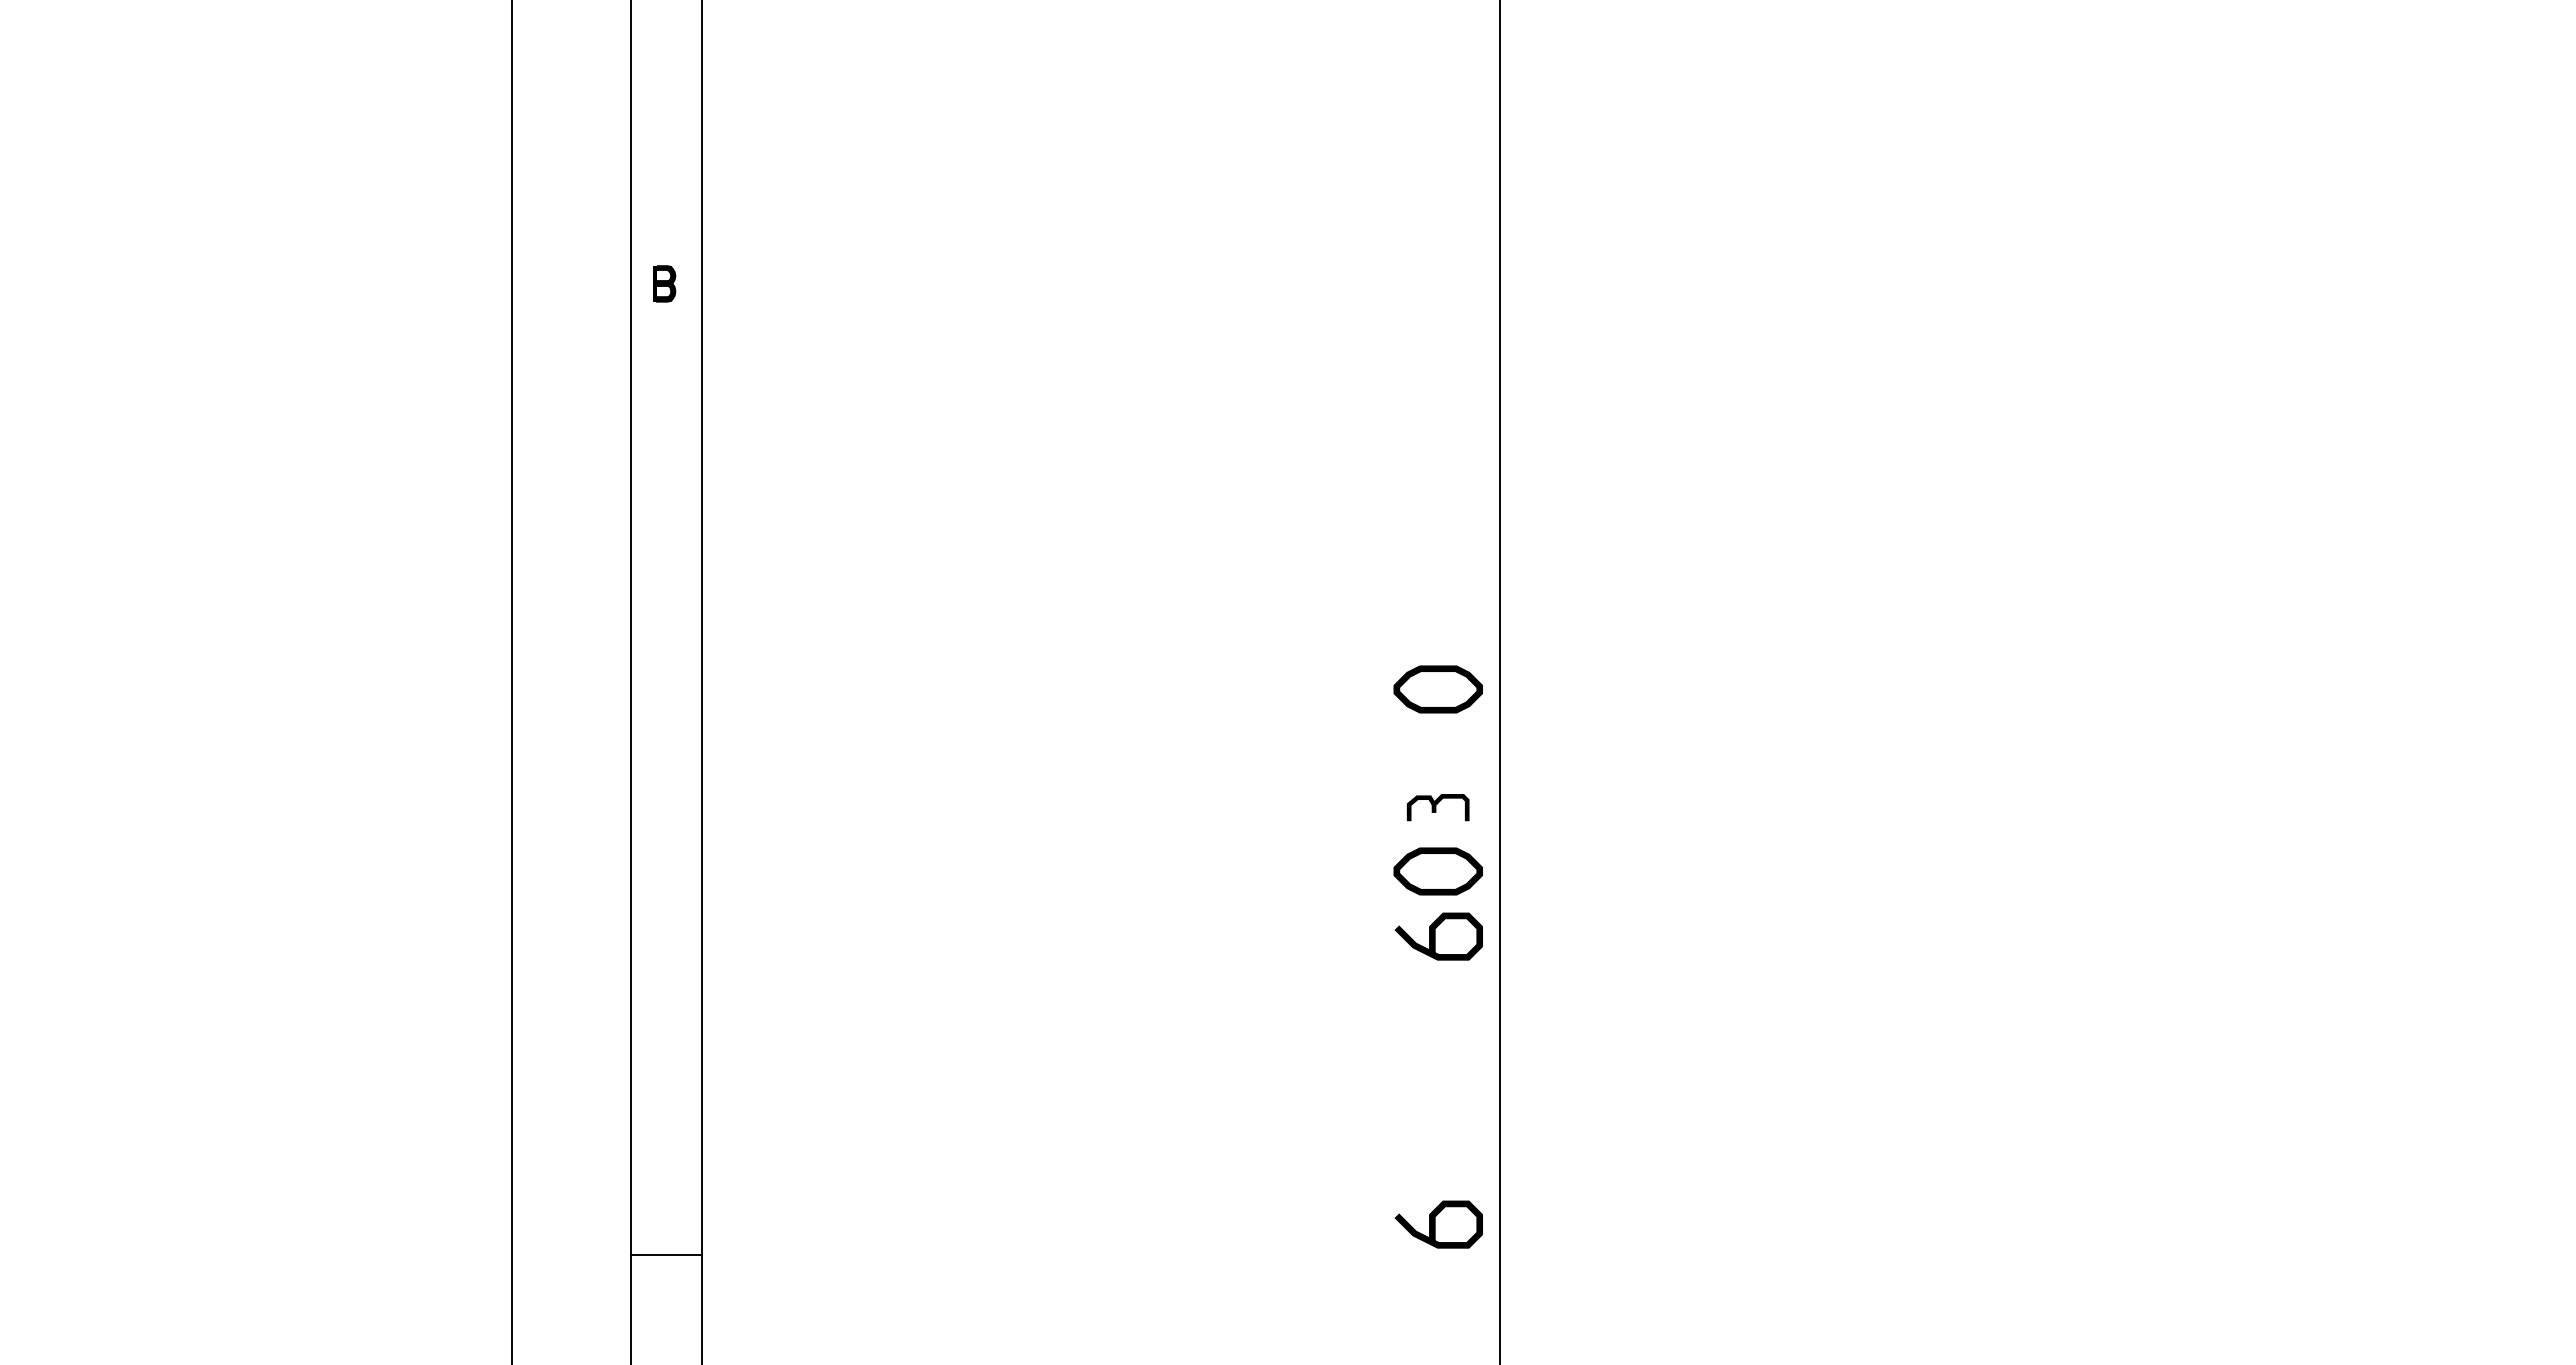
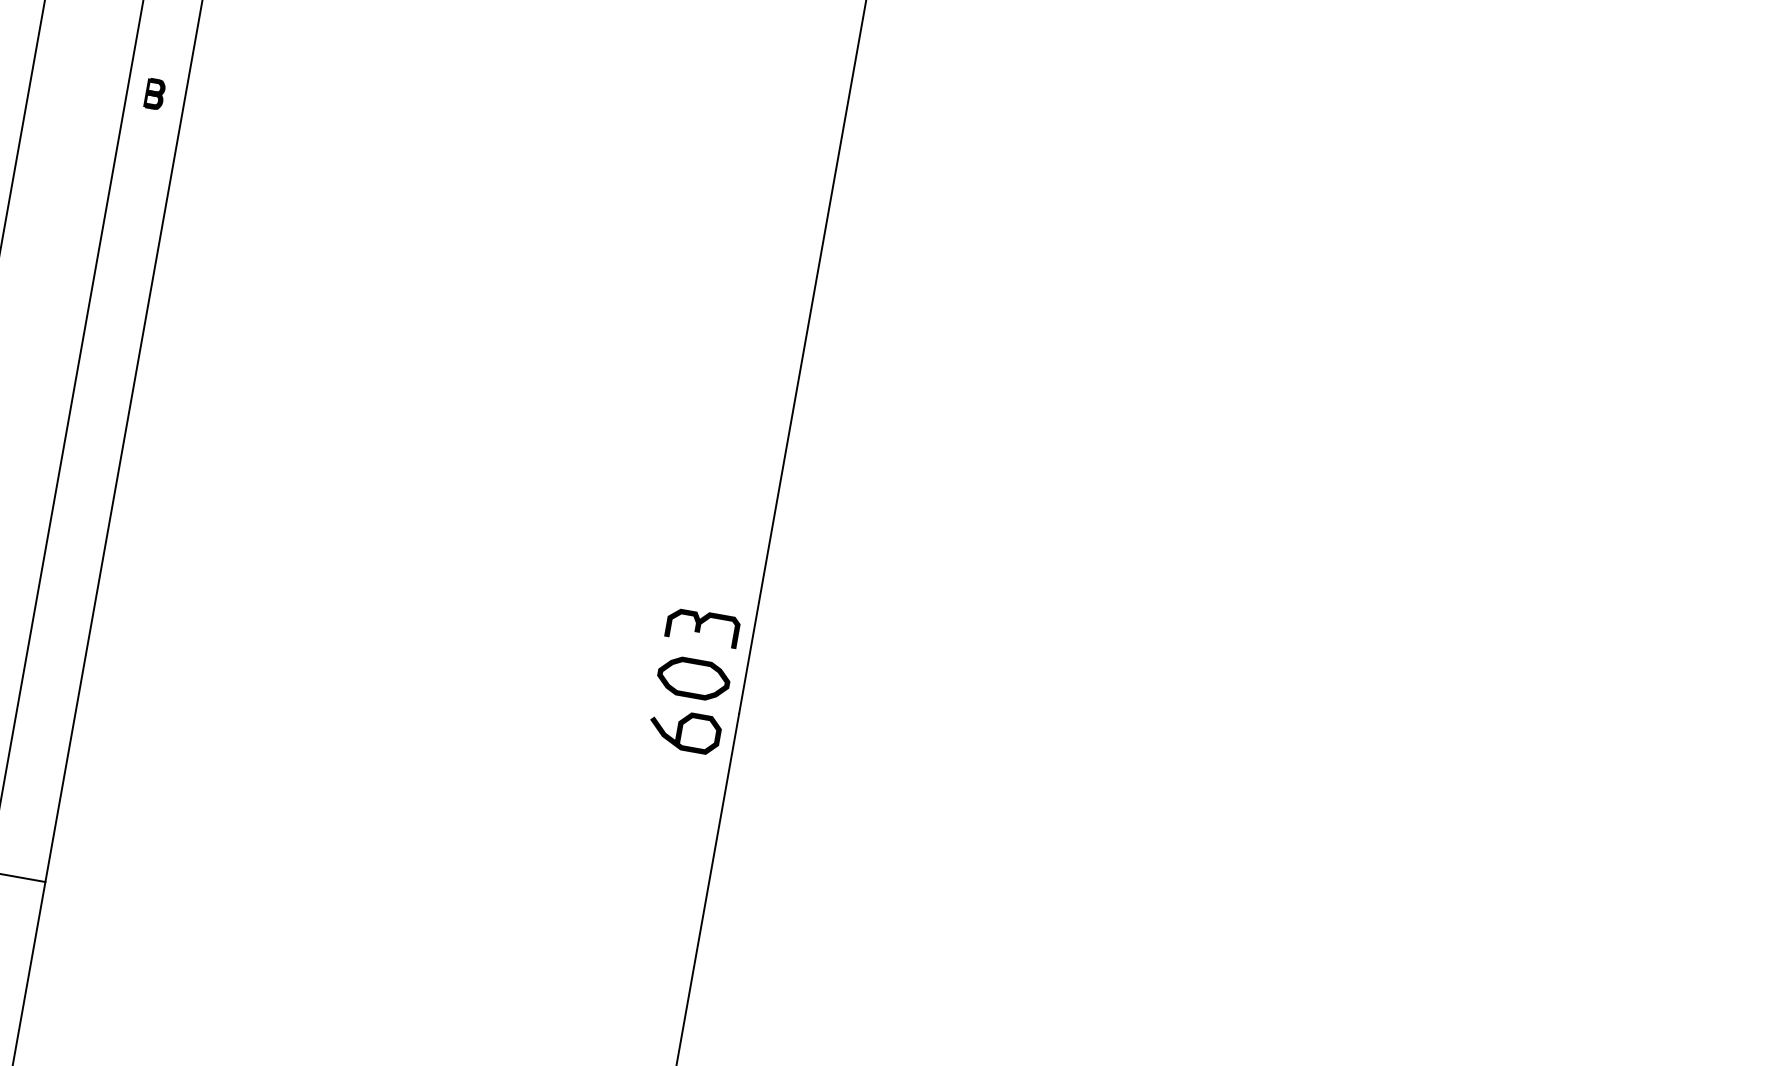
part: (1437, 689) -> (719, 531), removed
part: (1437, 807) -> (702, 626), size x1.43
curve: (1435, 1224) -> (640, 962), removed

